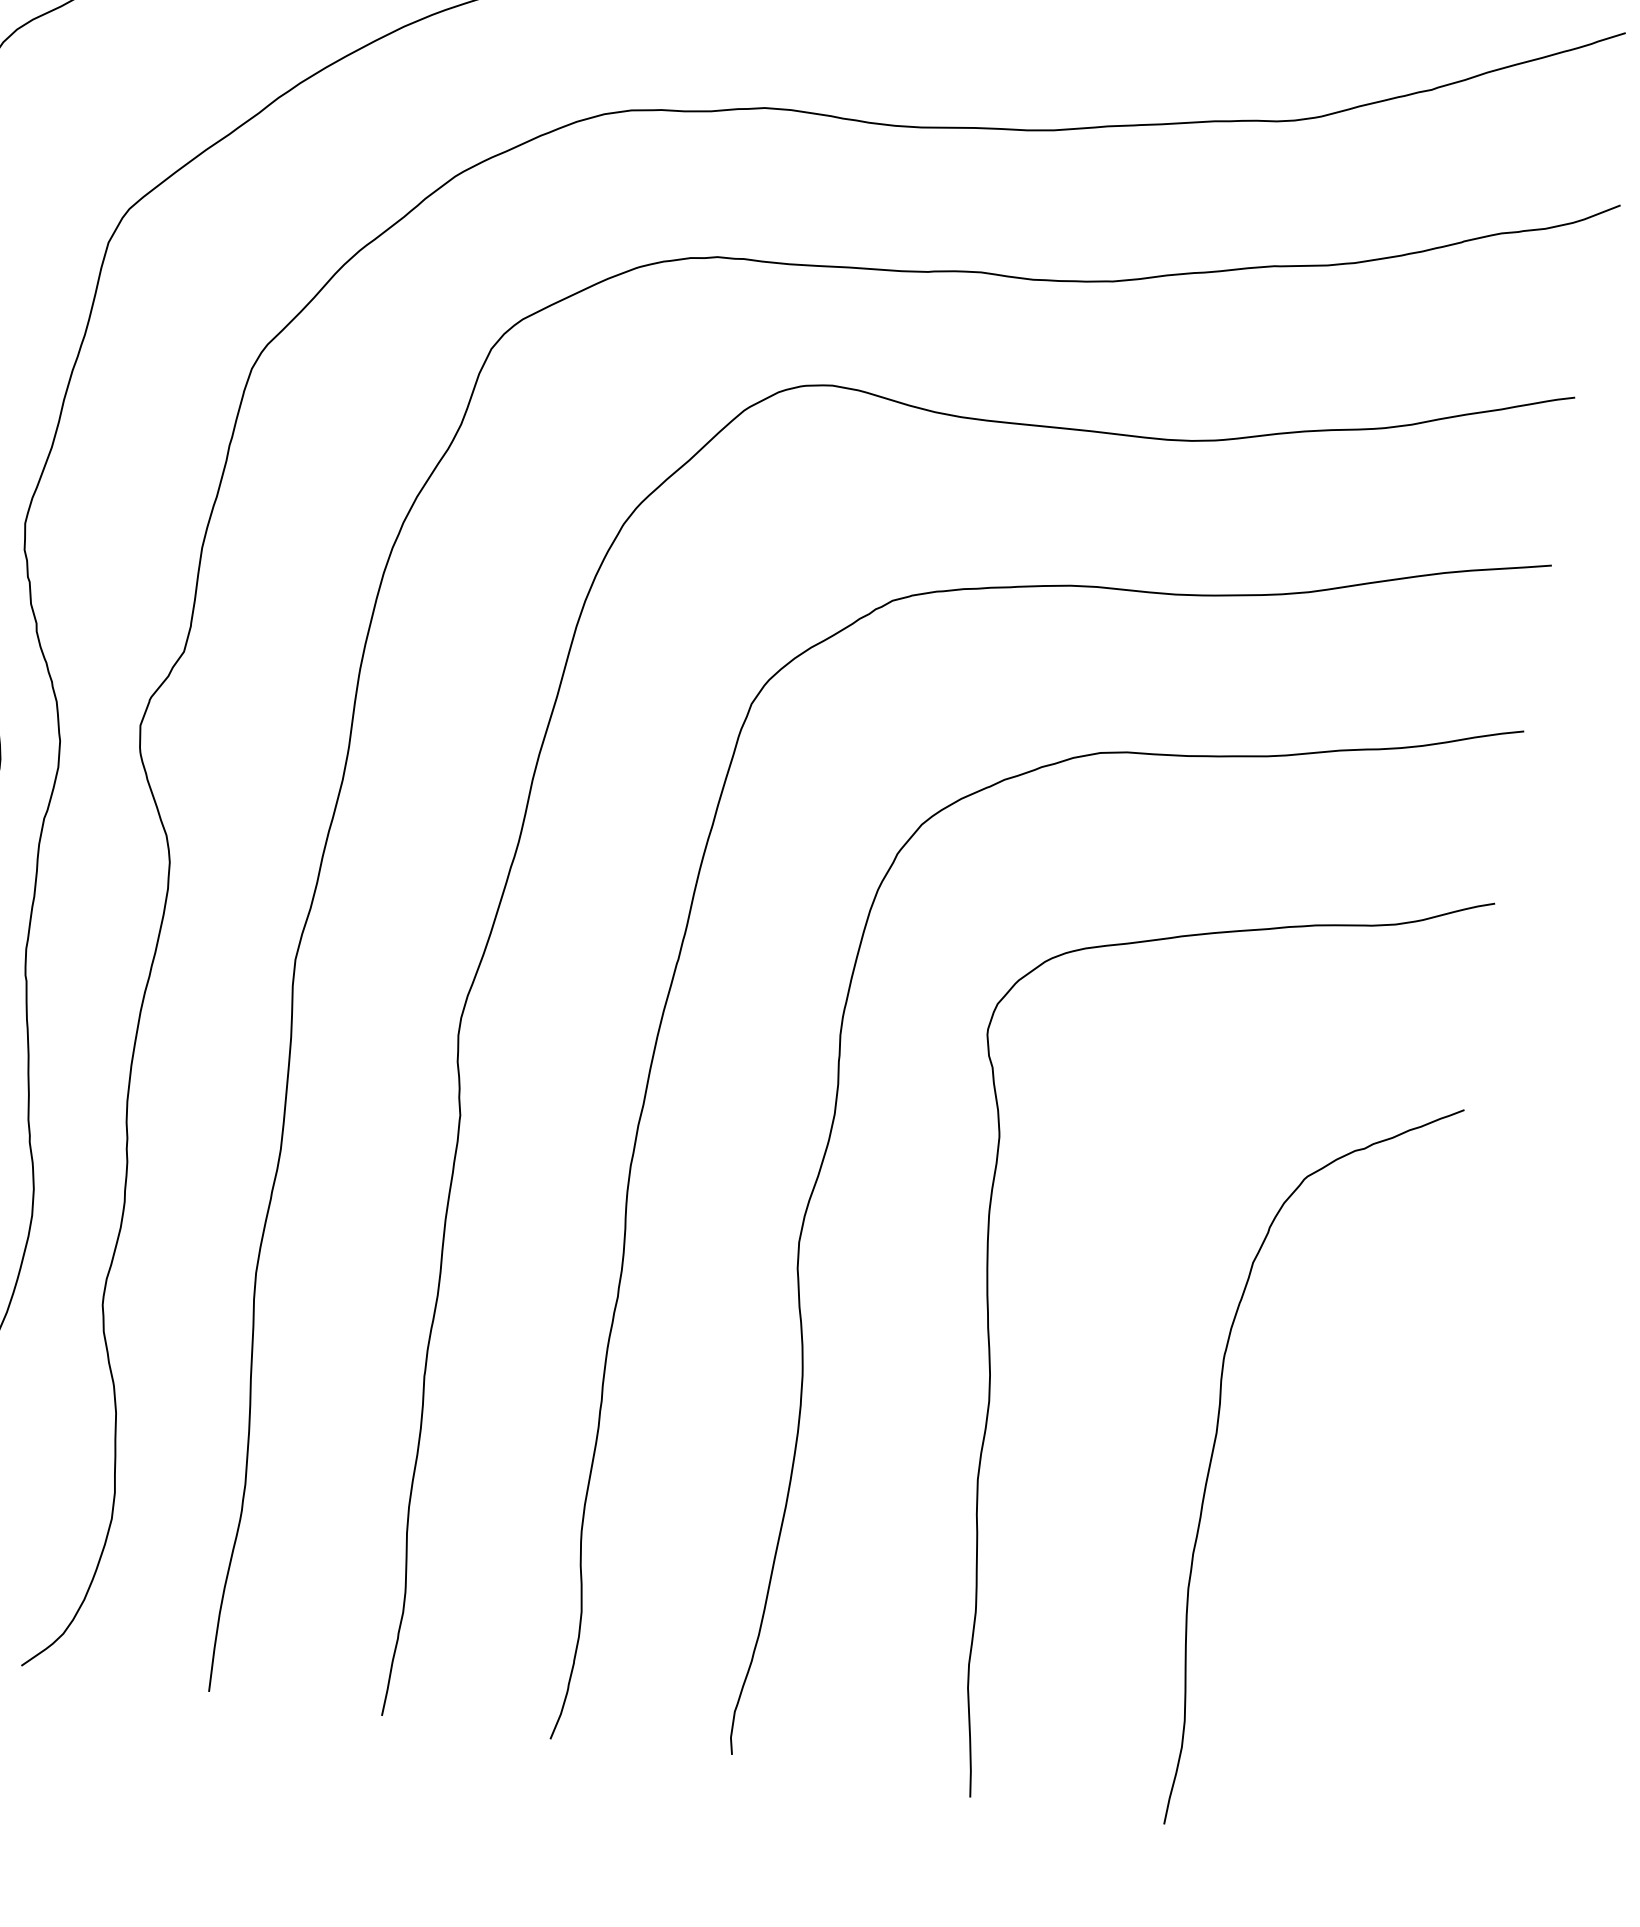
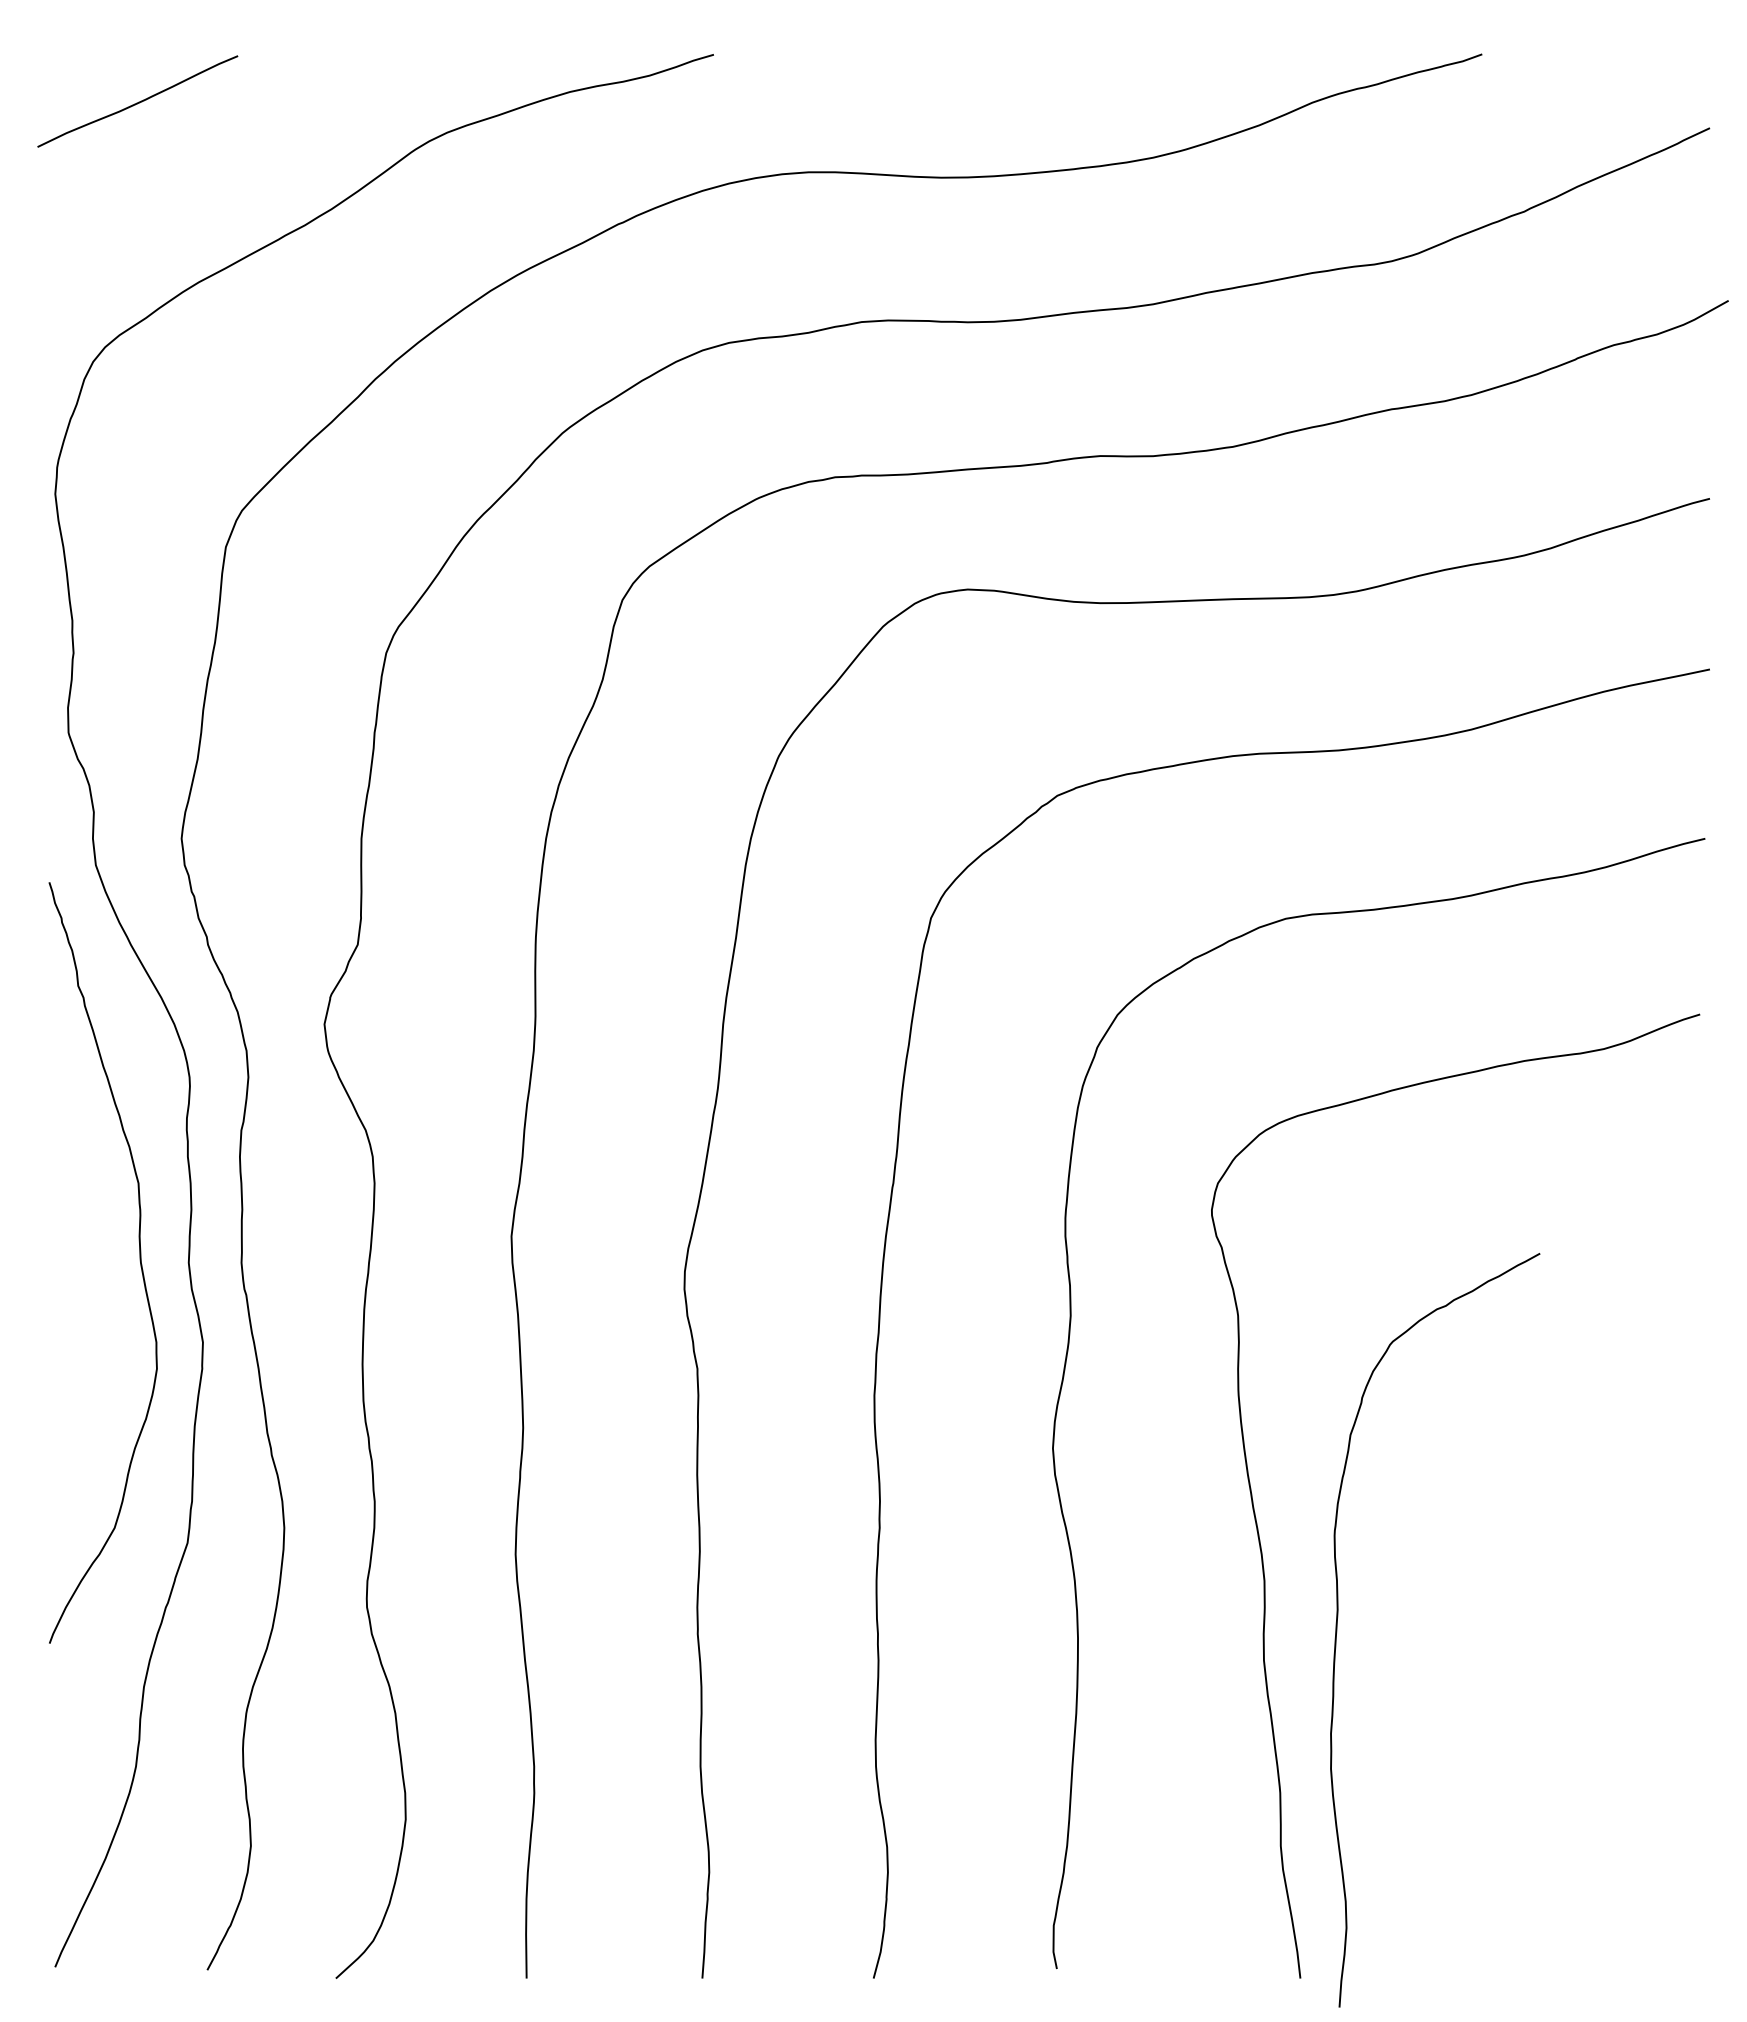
curve: (1216, 1440) -> (1338, 1617), moved

